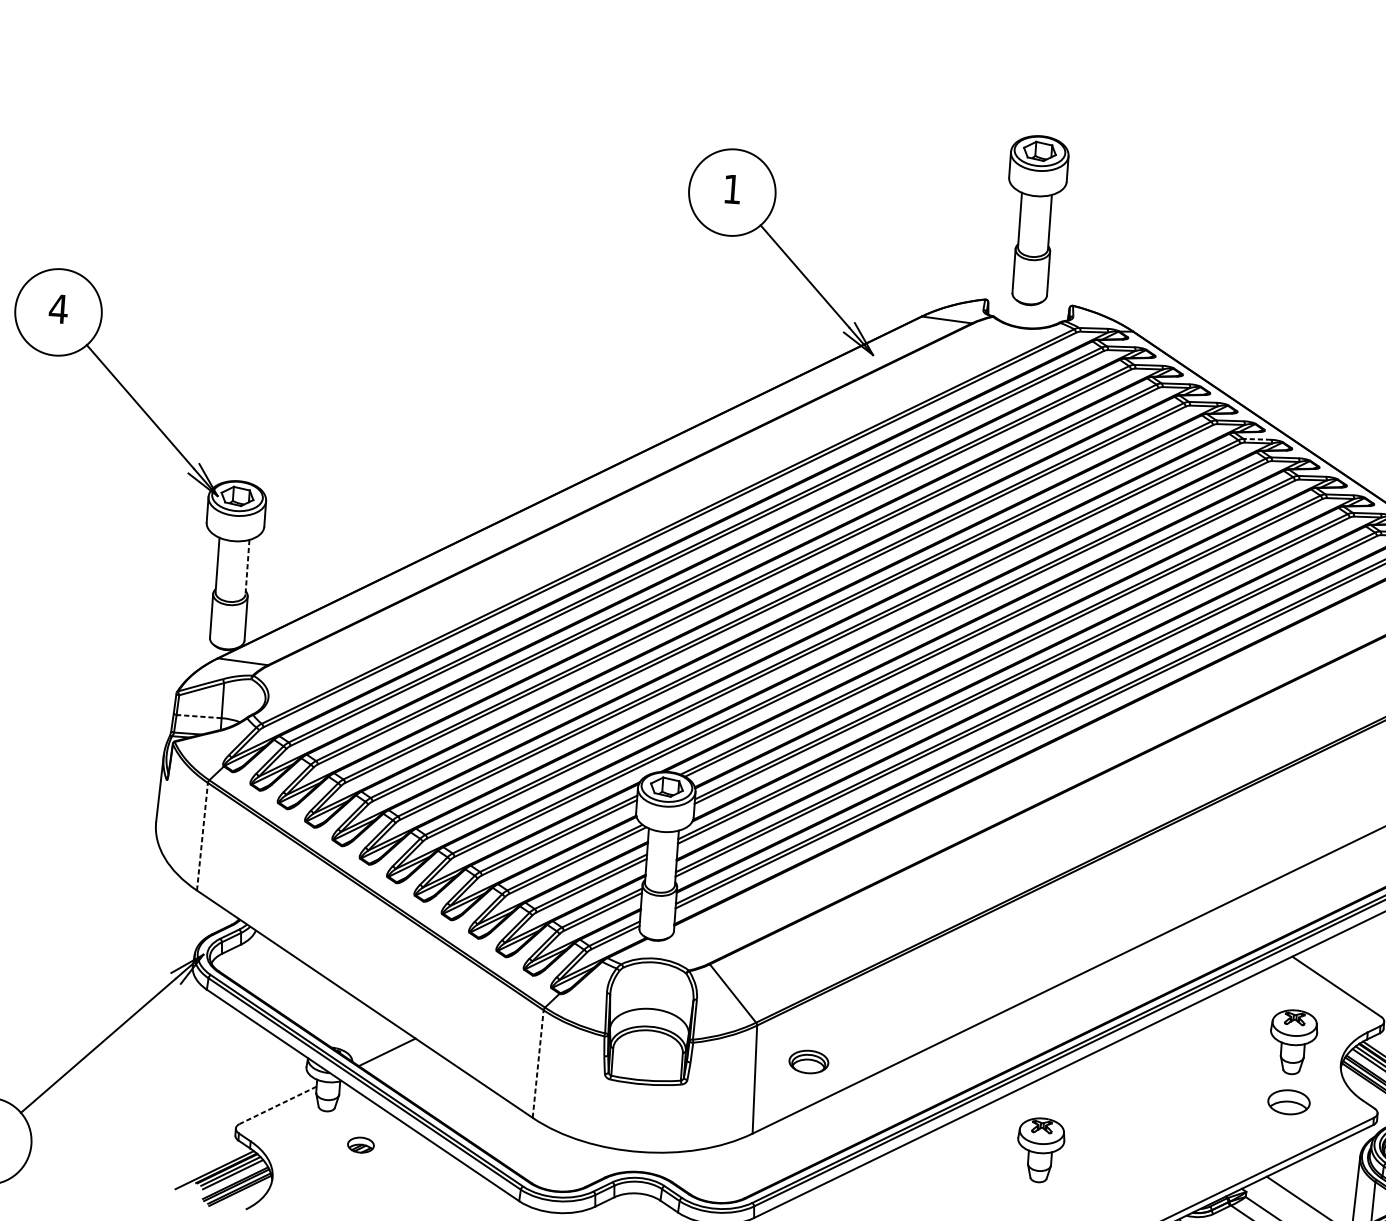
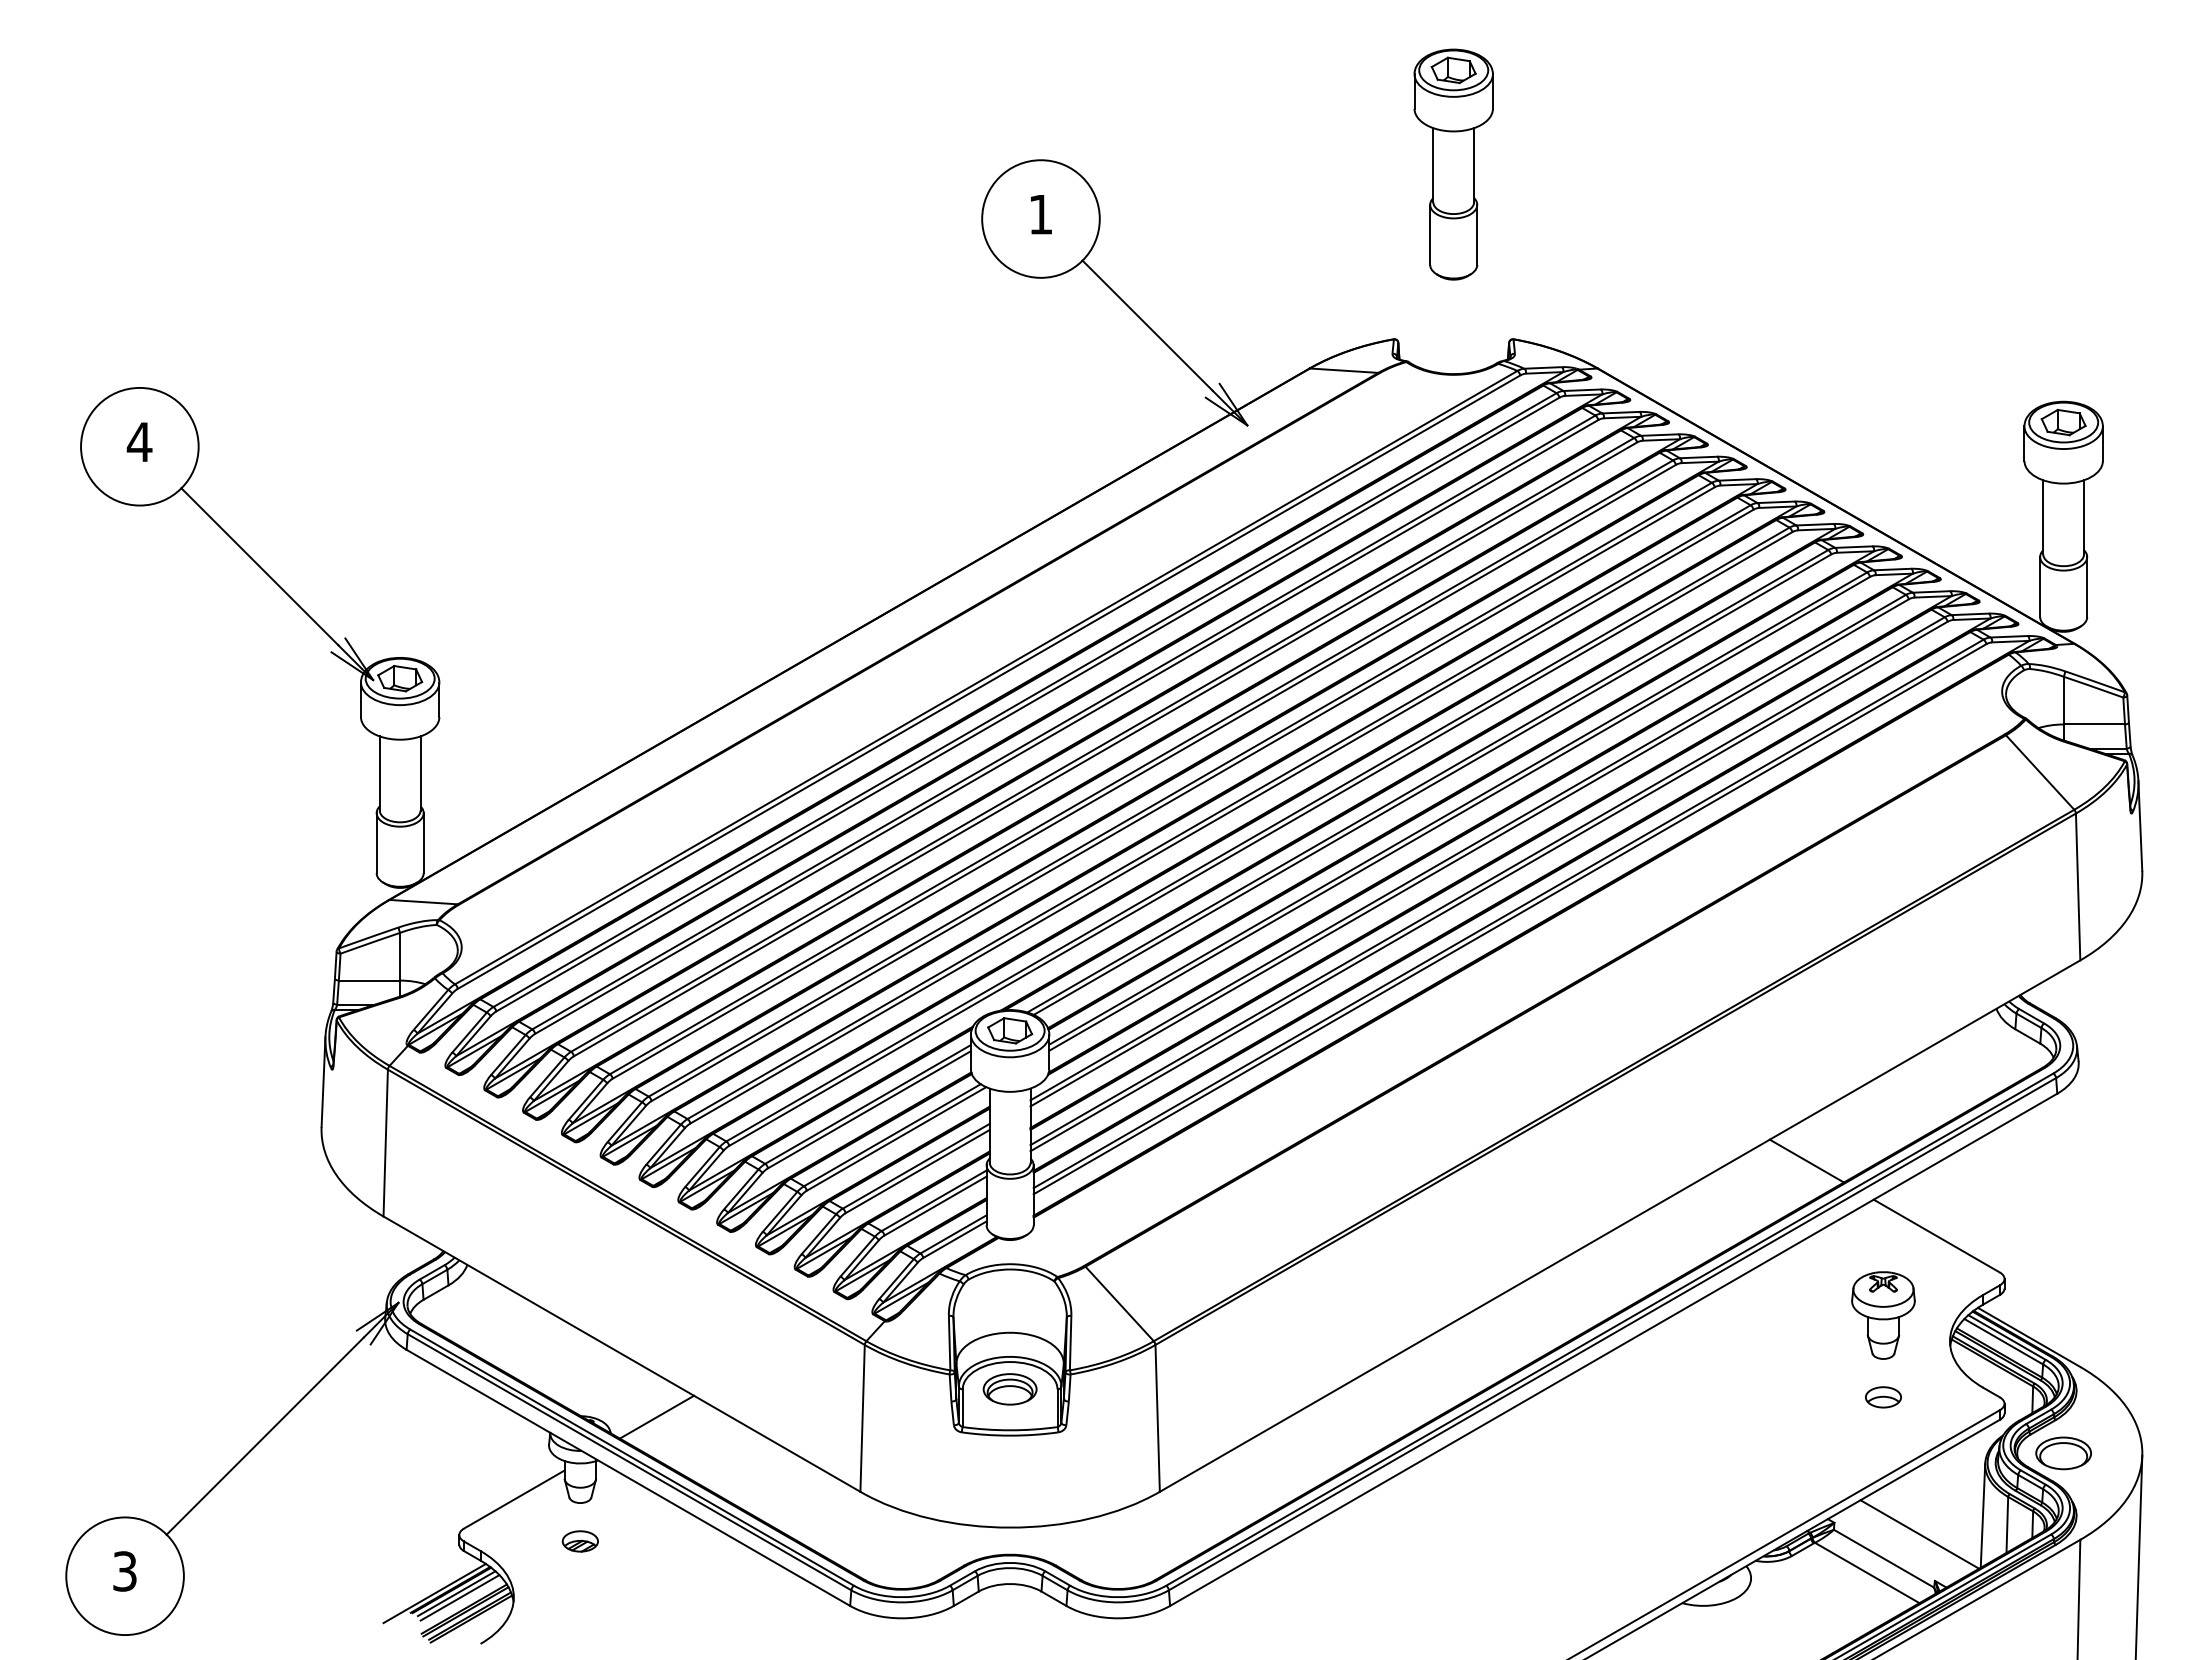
part: (1034, 220) -> (1453, 164), moved
line: (1257, 439) -> (1776, 502), dashed -> solid
line: (247, 567) -> (420, 773), dashed -> solid
line: (199, 716) -> (369, 980), dashed -> solid
line: (202, 836) -> (385, 1142), dashed -> solid
line: (1244, 924) -> (1806, 1160), added
part: (808, 1062) -> (1009, 1389), moved
line: (538, 1063) -> (862, 1417), dashed -> solid
part: (1289, 1102) -> (1883, 1397), size x0.62
line: (277, 1105) -> (513, 1499), dashed -> solid
part: (360, 1145) -> (579, 1541), moved
part: (1040, 1150) -> (1551, 1486), removed

